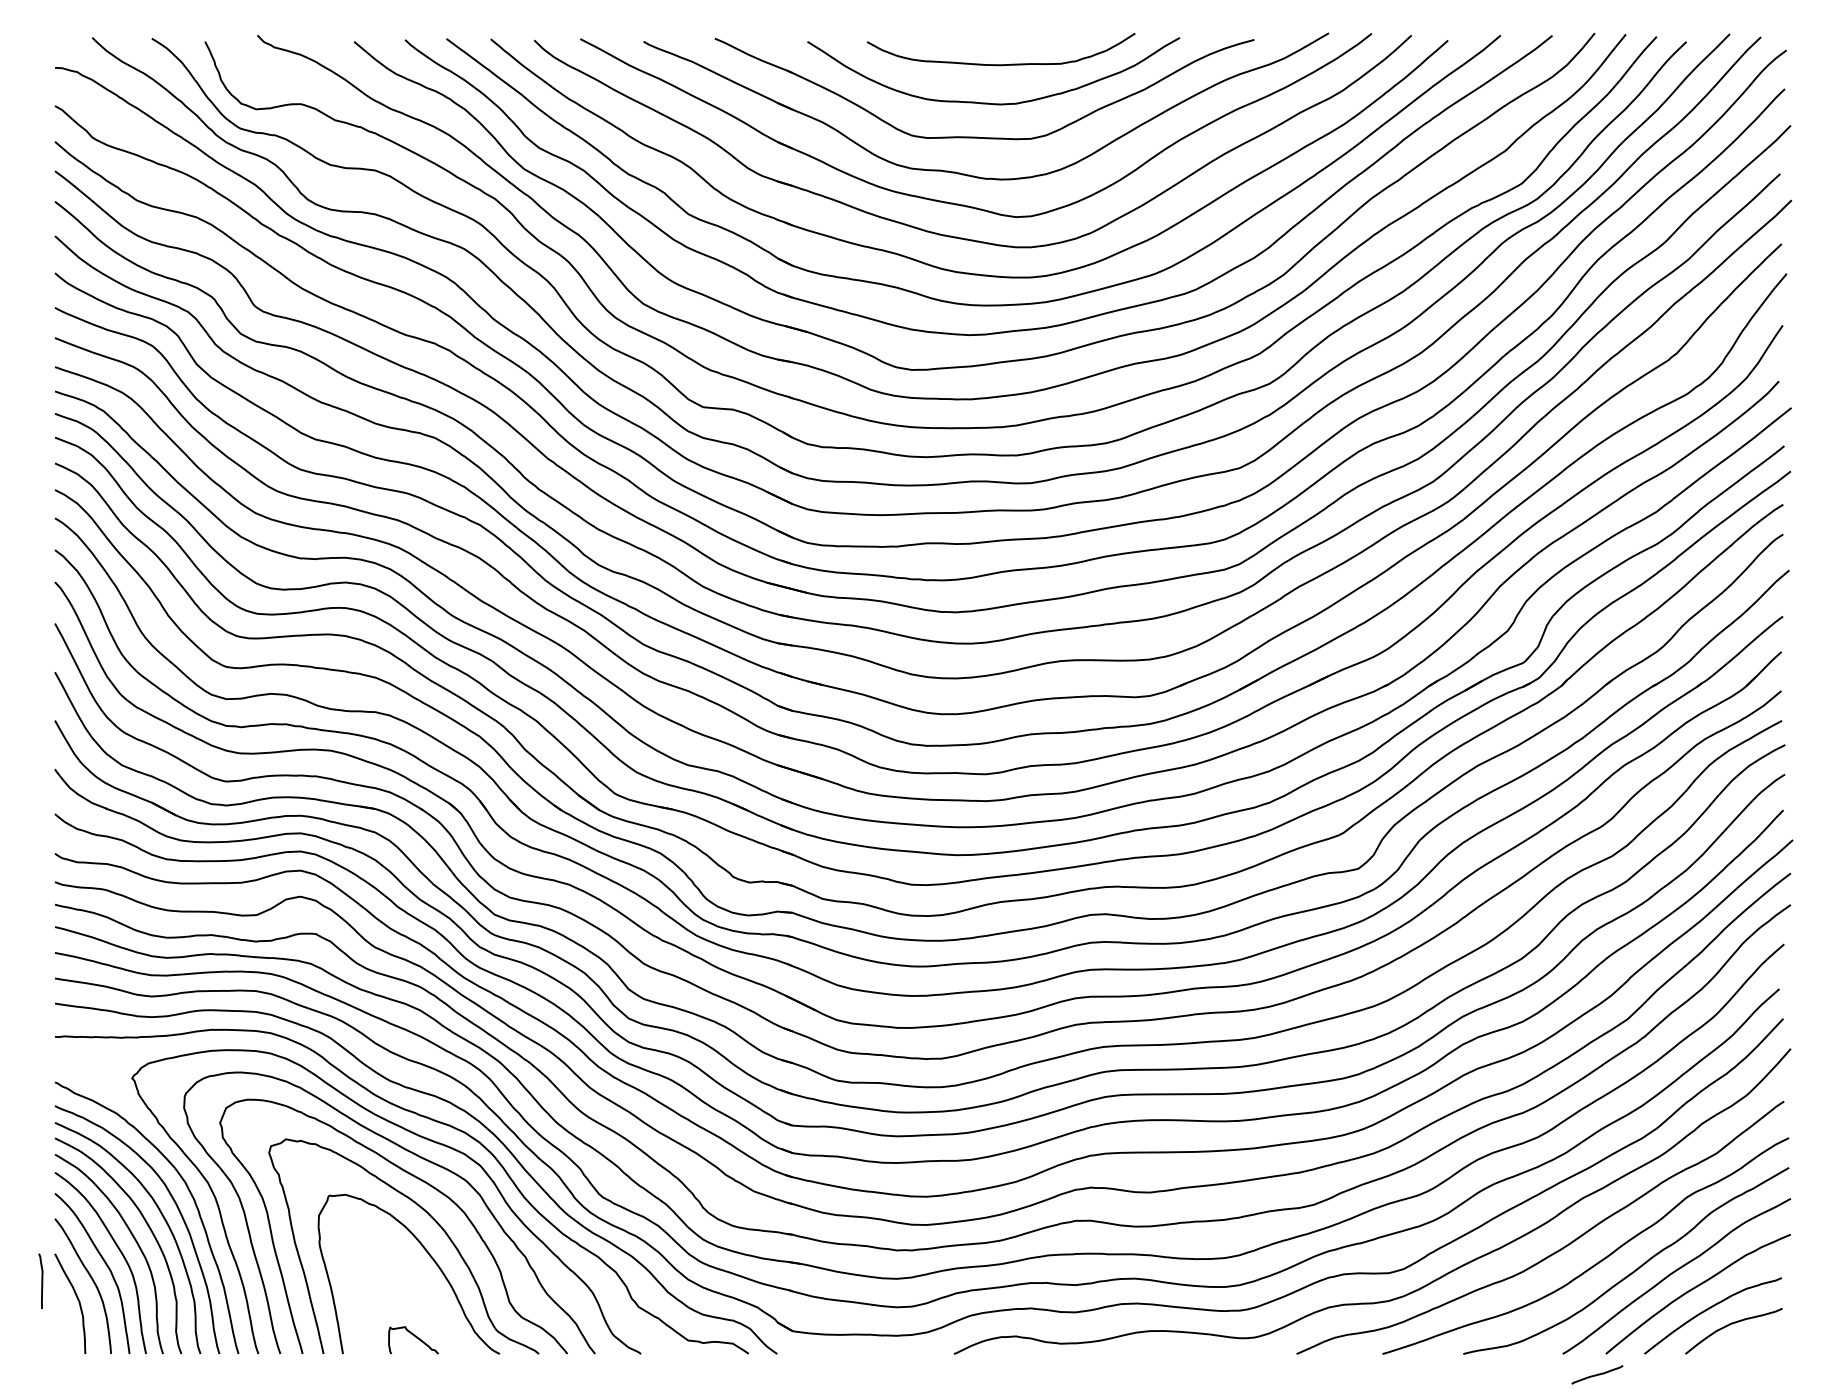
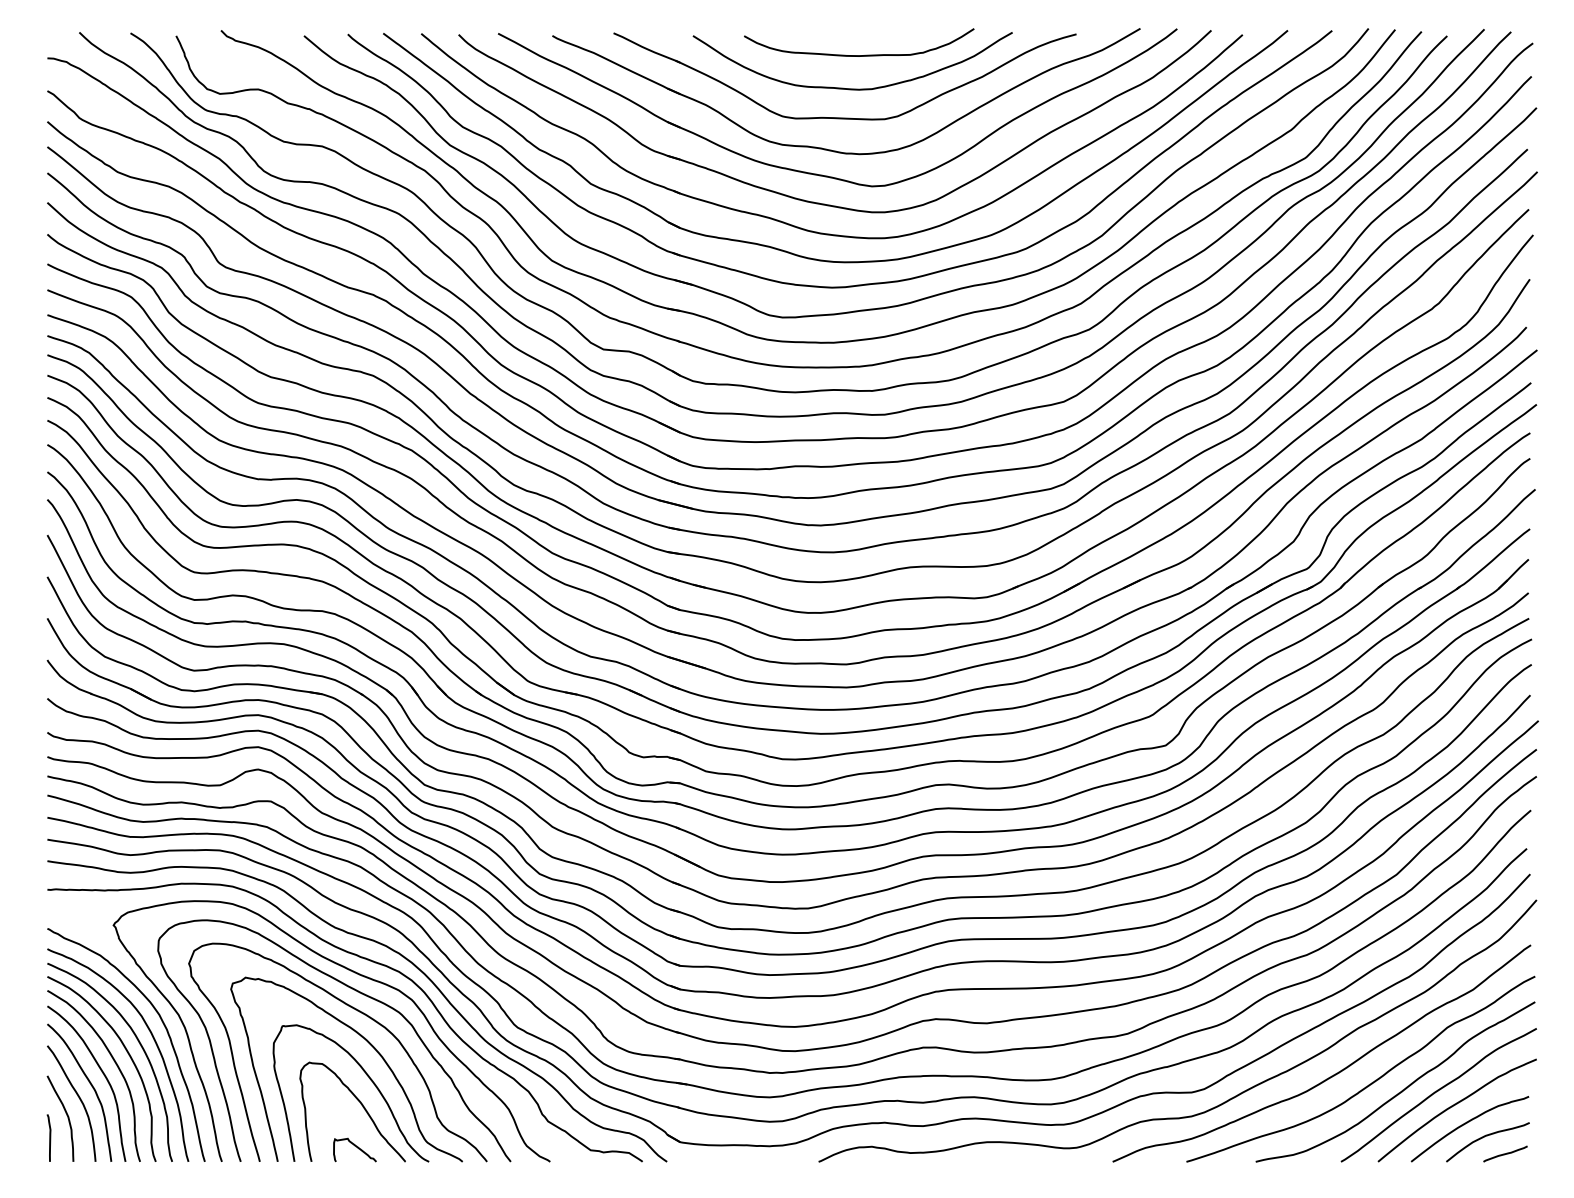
curve: (41, 1280) -> (49, 1137), moved
curve: (420, 1287) -> (361, 1104), added
line: (1597, 1374) -> (1505, 1153), moved

